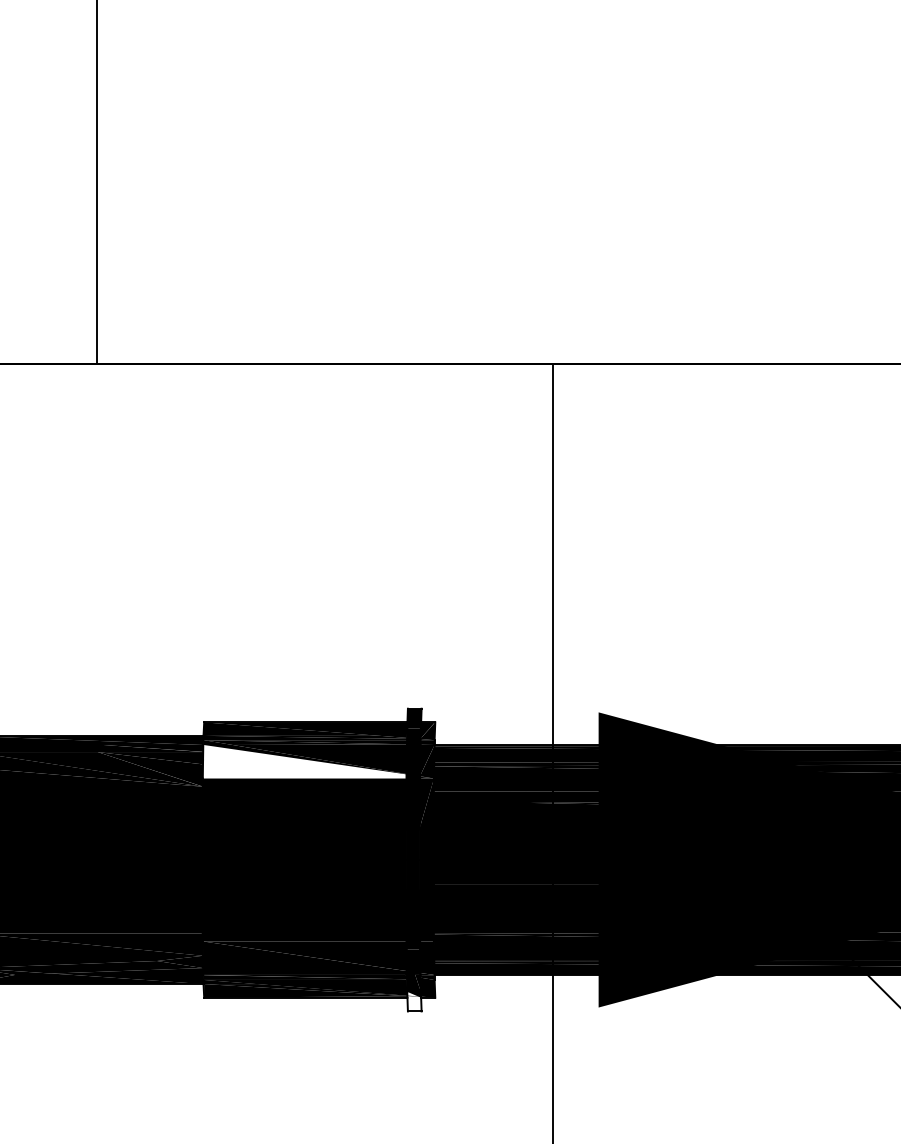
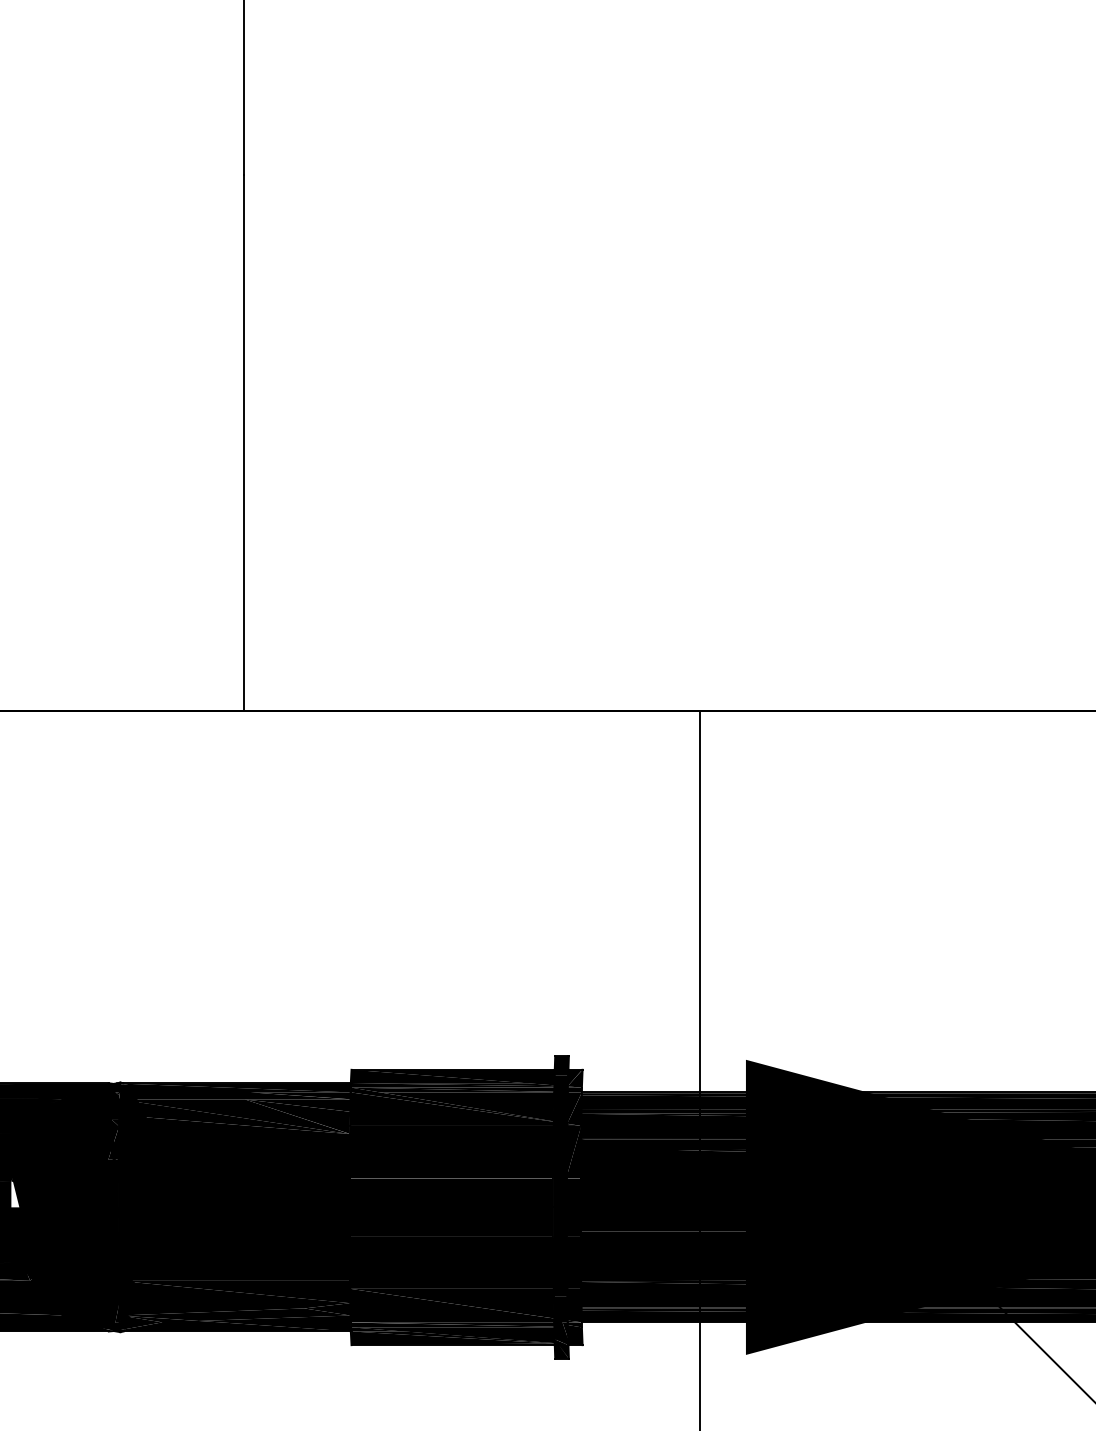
fill: (304, 761) -> (451, 1108), added
fill: (414, 1001) -> (561, 1348), added

